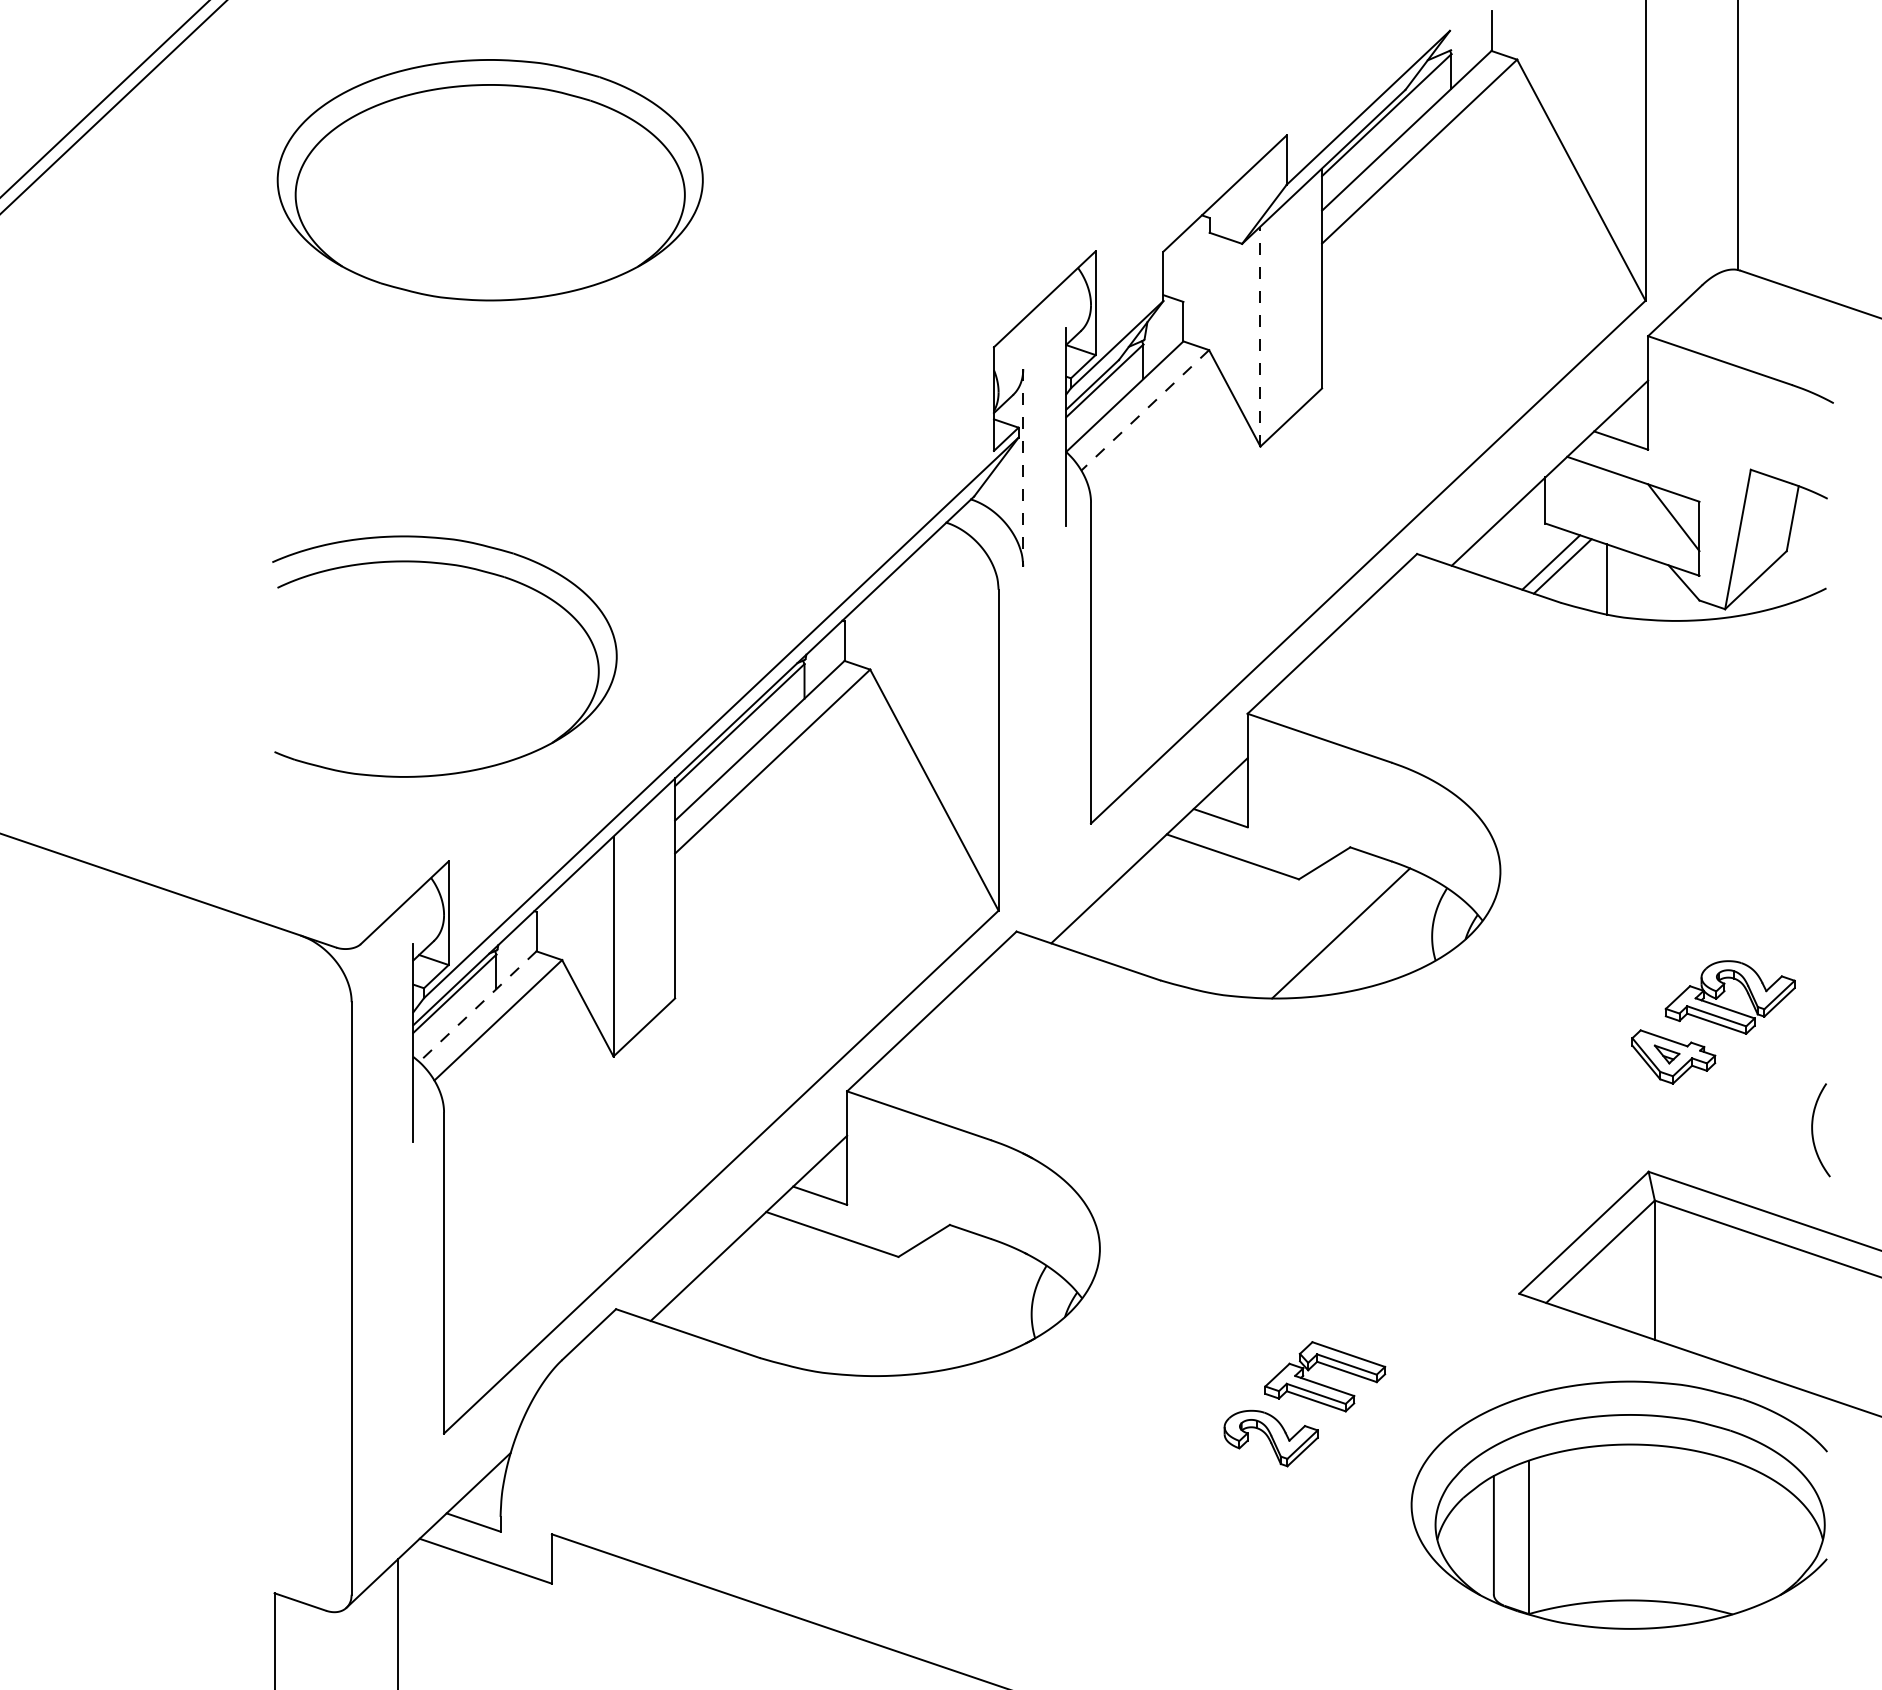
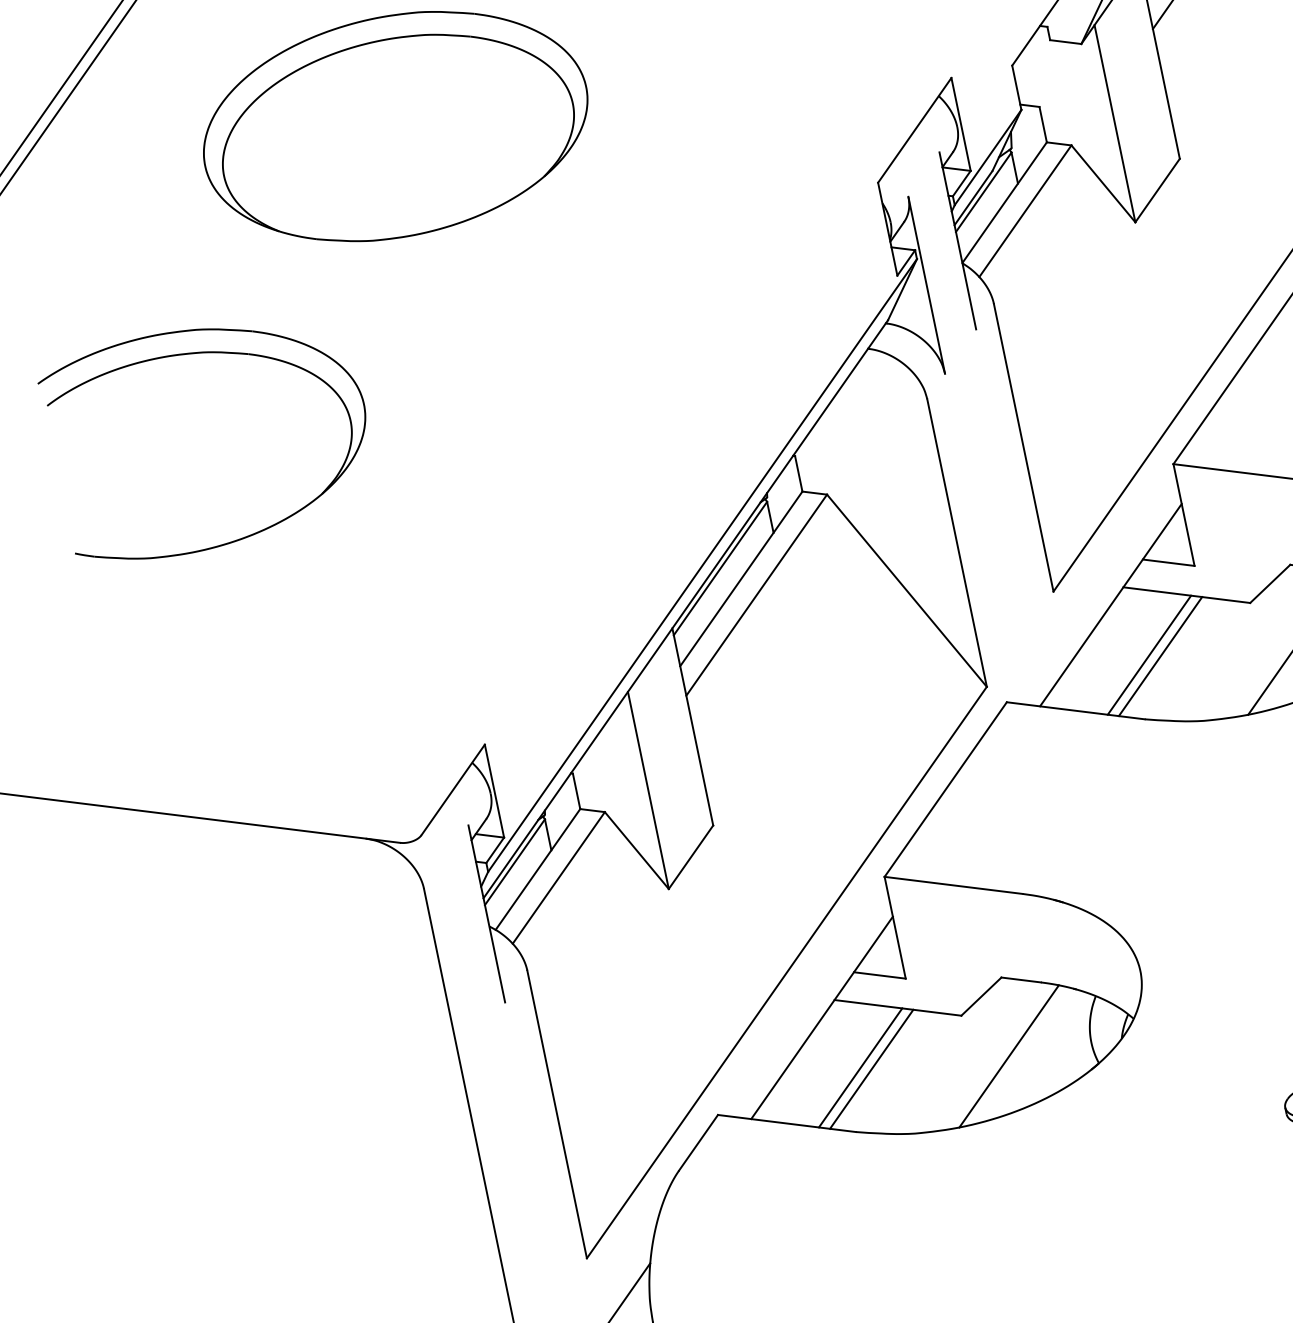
line: (1260, 336) -> (1114, 123), dashed -> solid
line: (1145, 410) -> (1025, 211), dashed -> solid
line: (1023, 467) -> (926, 285), dashed -> solid
part: (461, 567) -> (208, 353), moved
line: (1179, 912) -> (1149, 654), added
line: (1190, 916) -> (1159, 656), added
line: (477, 1006) -> (537, 869), dashed -> solid
line: (778, 1290) -> (860, 1068), added
line: (790, 1293) -> (871, 1068), added
line: (940, 1311) -> (1009, 1056), added

